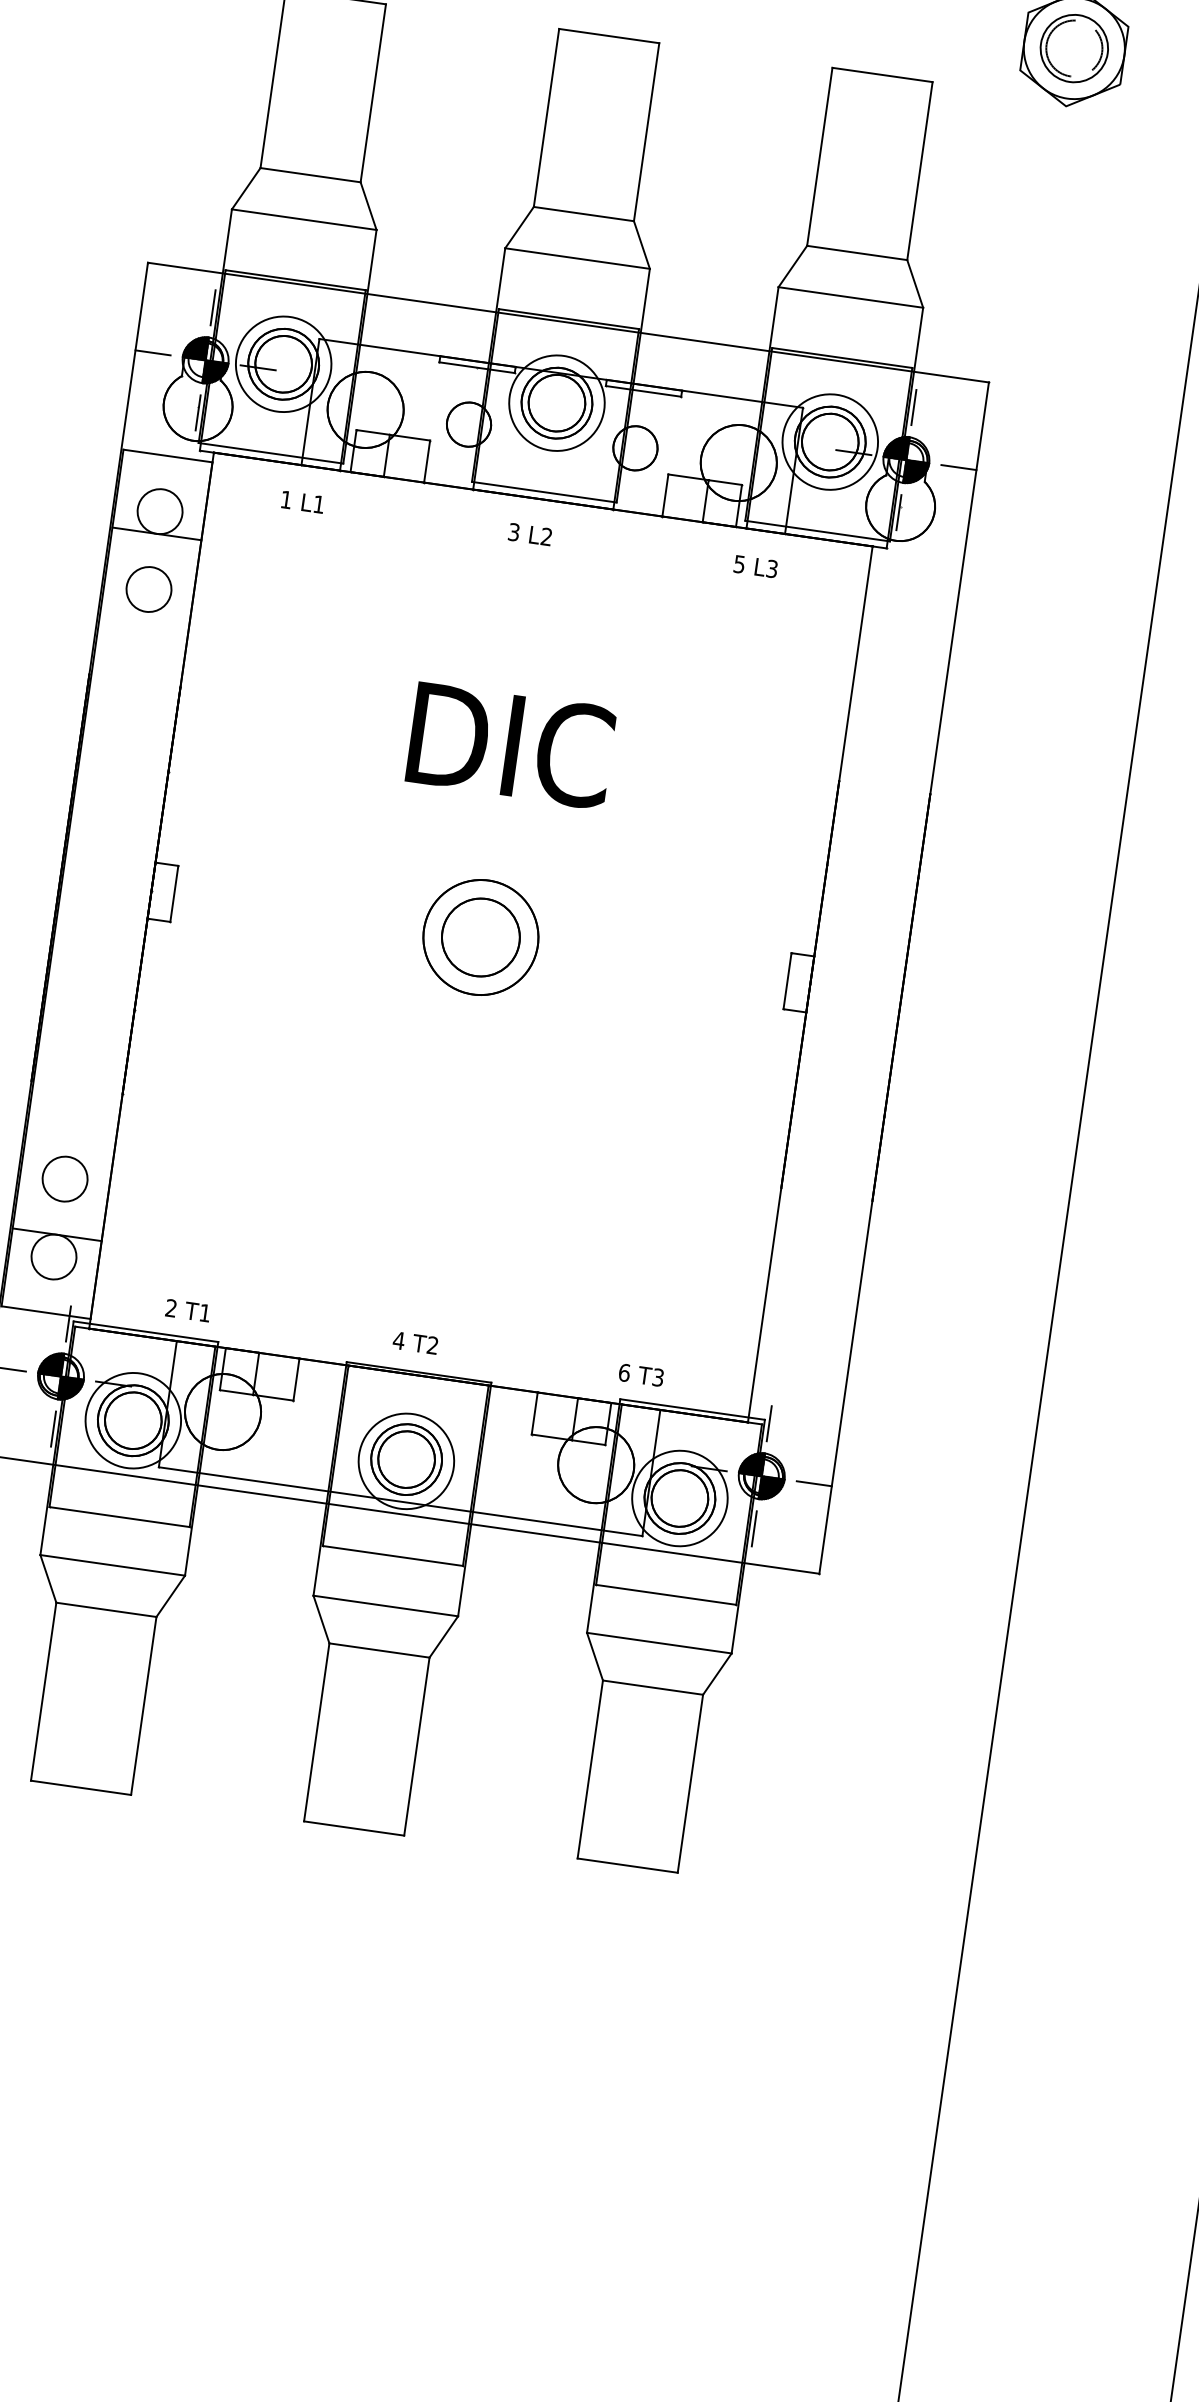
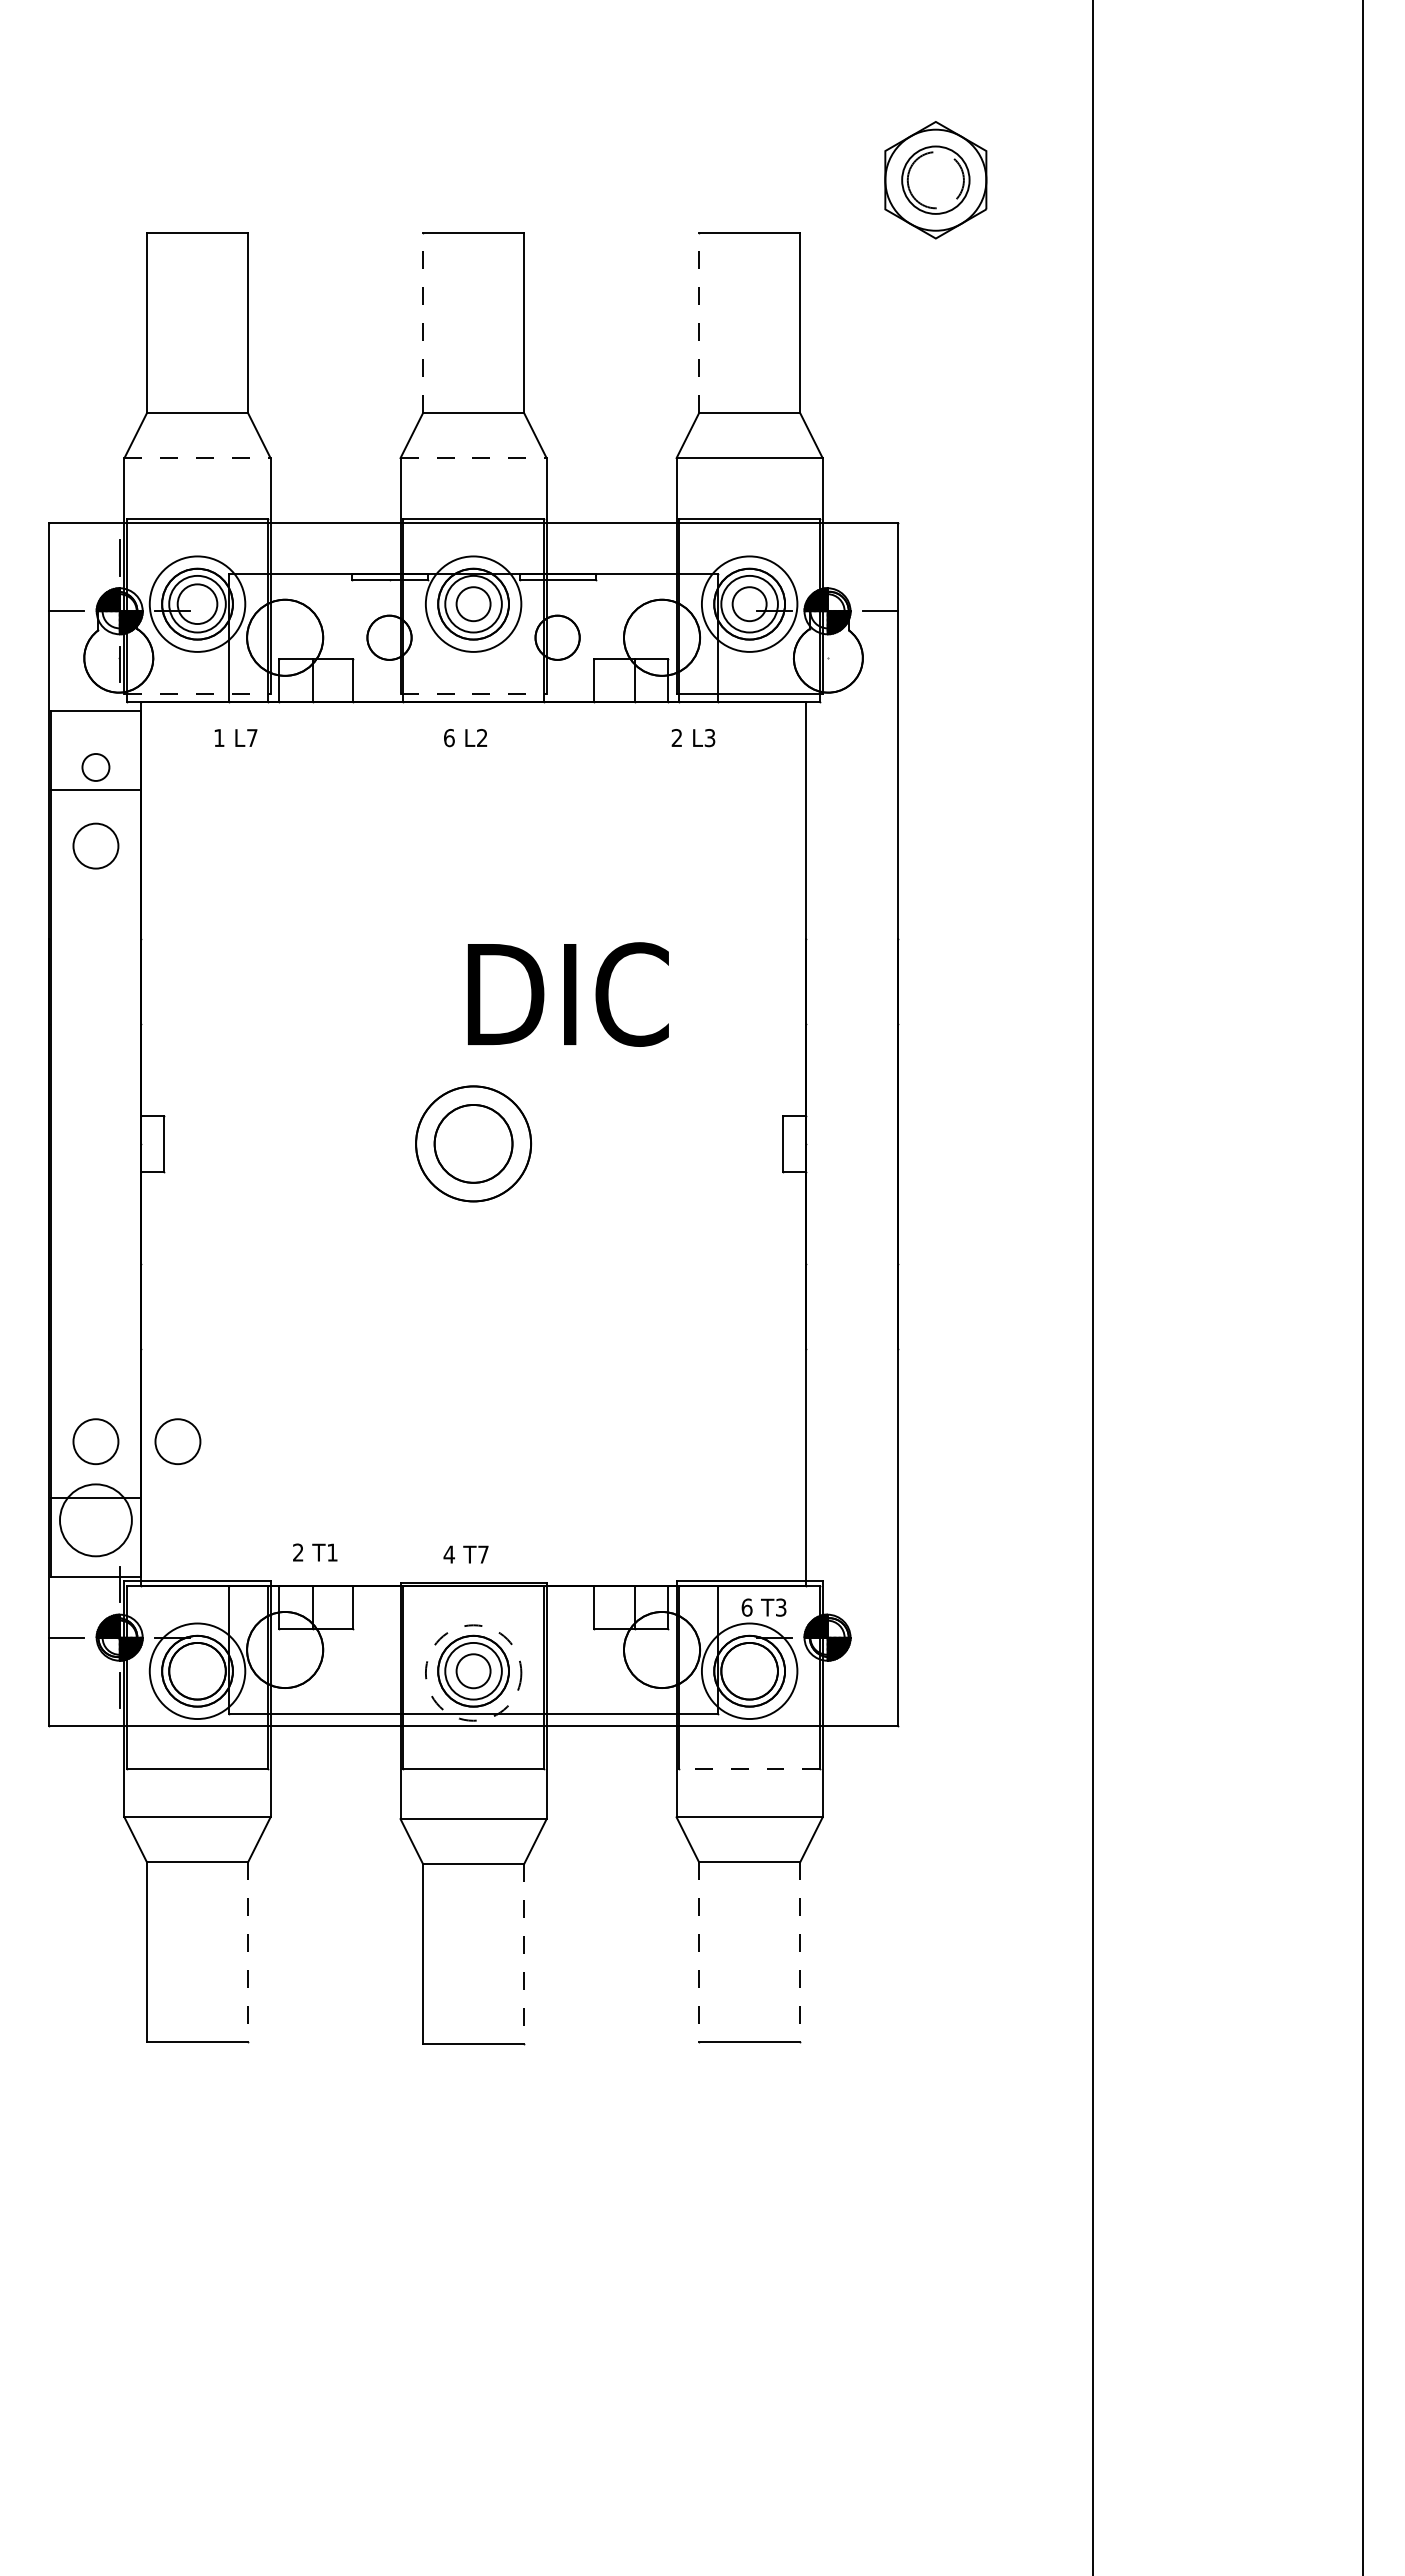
line: (546, 118) -> (423, 323), solid -> dashed
line: (820, 157) -> (699, 323), solid -> dashed
line: (305, 220) -> (198, 458), solid -> dashed
line: (578, 259) -> (474, 458), solid -> dashed
circle: (283, 363) -> (197, 603), size x0.7
circle: (556, 402) -> (473, 603), size x0.6
line: (913, 406) -> (827, 557), removed
circle: (830, 441) -> (749, 603), size x0.6
line: (271, 453) -> (198, 694), solid -> dashed
line: (545, 492) -> (474, 694), solid -> dashed
text: (319, 504) -> (252, 737), L1 -> L7
circle: (159, 511) -> (95, 767), size x0.6
line: (898, 512) -> (827, 664), removed
text: (514, 532) -> (449, 738), 3 -> 6
text: (738, 564) -> (676, 738), 5 -> 2
text: (511, 745) -> (568, 994), moved
circle: (145, 1190) -> (177, 1441), added
circle: (53, 1256) -> (95, 1519), size x1.6
text: (188, 1310) -> (315, 1552), moved
text: (432, 1345) -> (483, 1554), T2 -> T7
text: (640, 1375) -> (763, 1607), moved
line: (769, 1423) -> (827, 1584), removed
circle: (406, 1458) -> (473, 1670), size x0.6
circle: (406, 1460) -> (473, 1672), solid -> dashed
line: (814, 1483) -> (880, 1637), removed
line: (754, 1528) -> (827, 1690), removed
line: (666, 1594) -> (749, 1768), solid -> dashed
line: (144, 1706) -> (248, 1952), solid -> dashed
line: (417, 1746) -> (524, 1953), solid -> dashed
line: (590, 1769) -> (699, 1952), solid -> dashed
line: (690, 1784) -> (800, 1952), solid -> dashed

